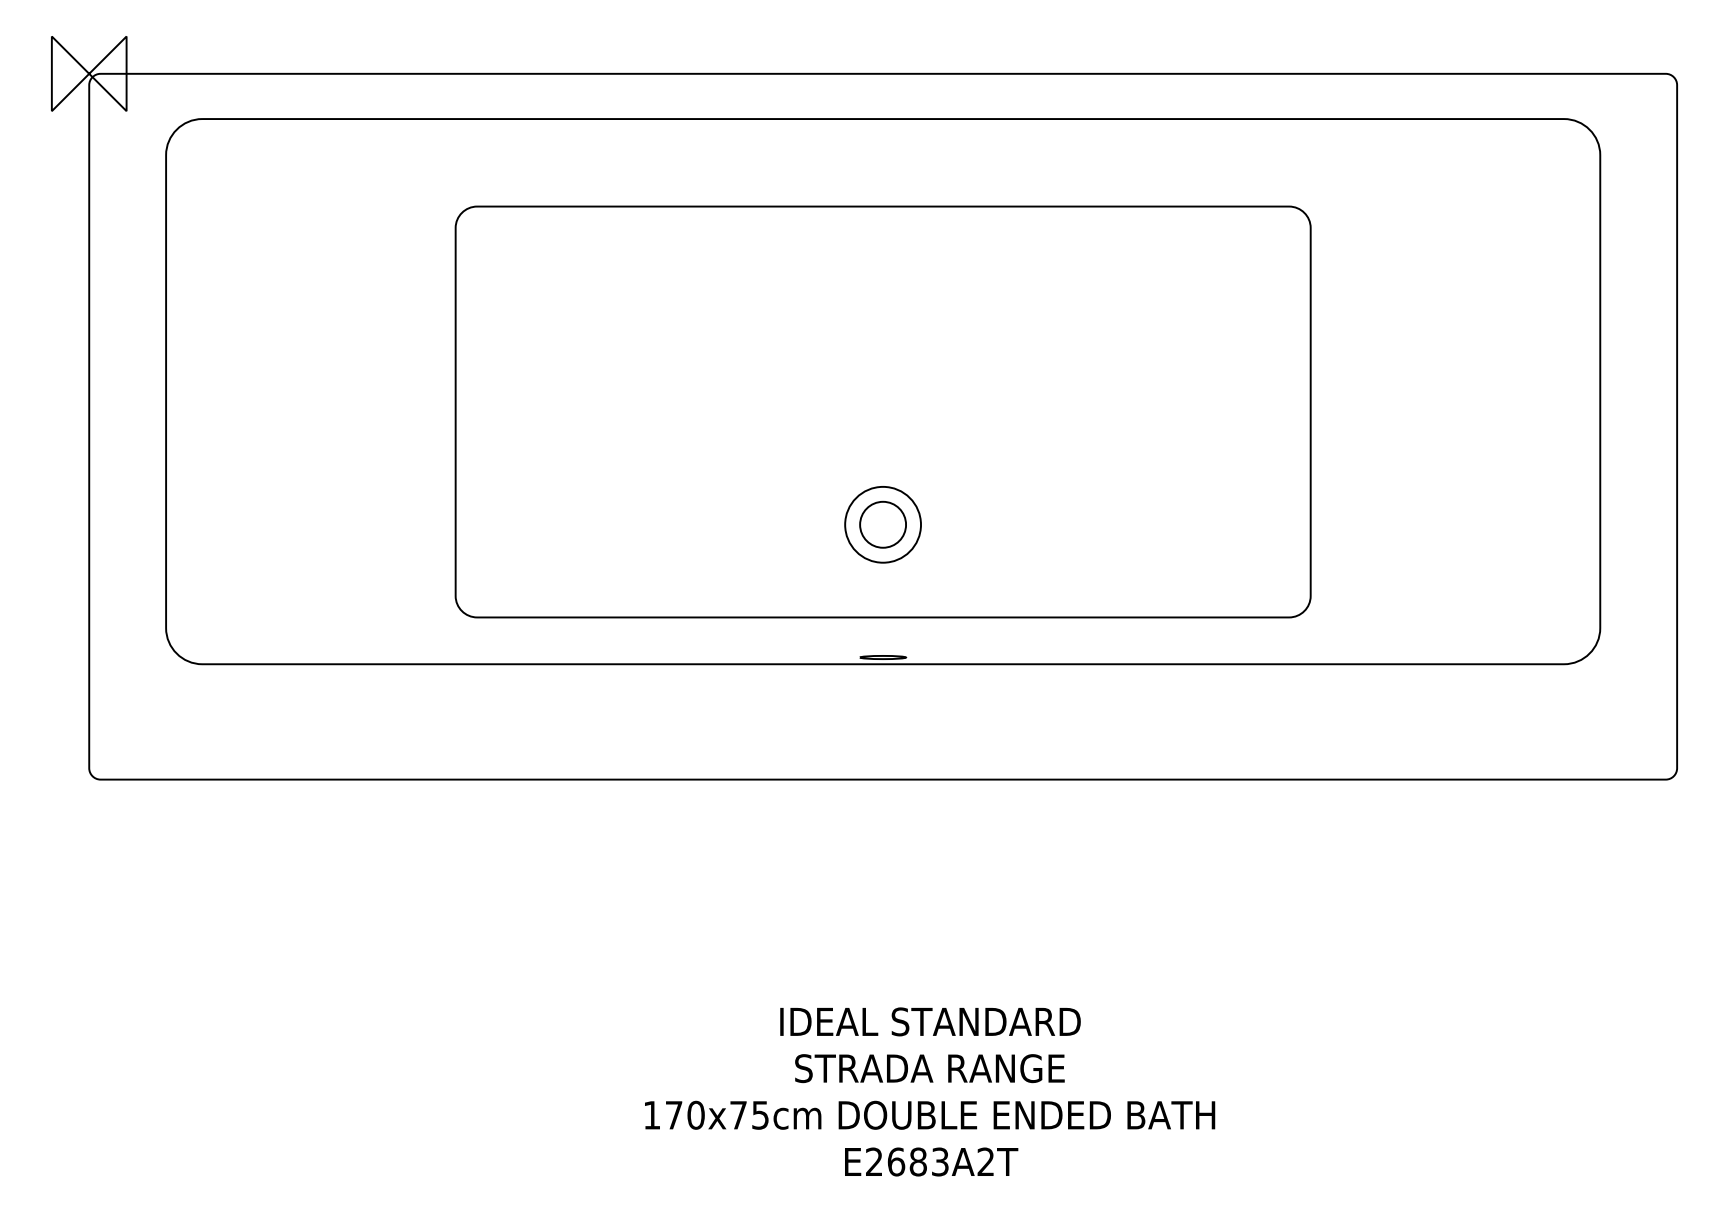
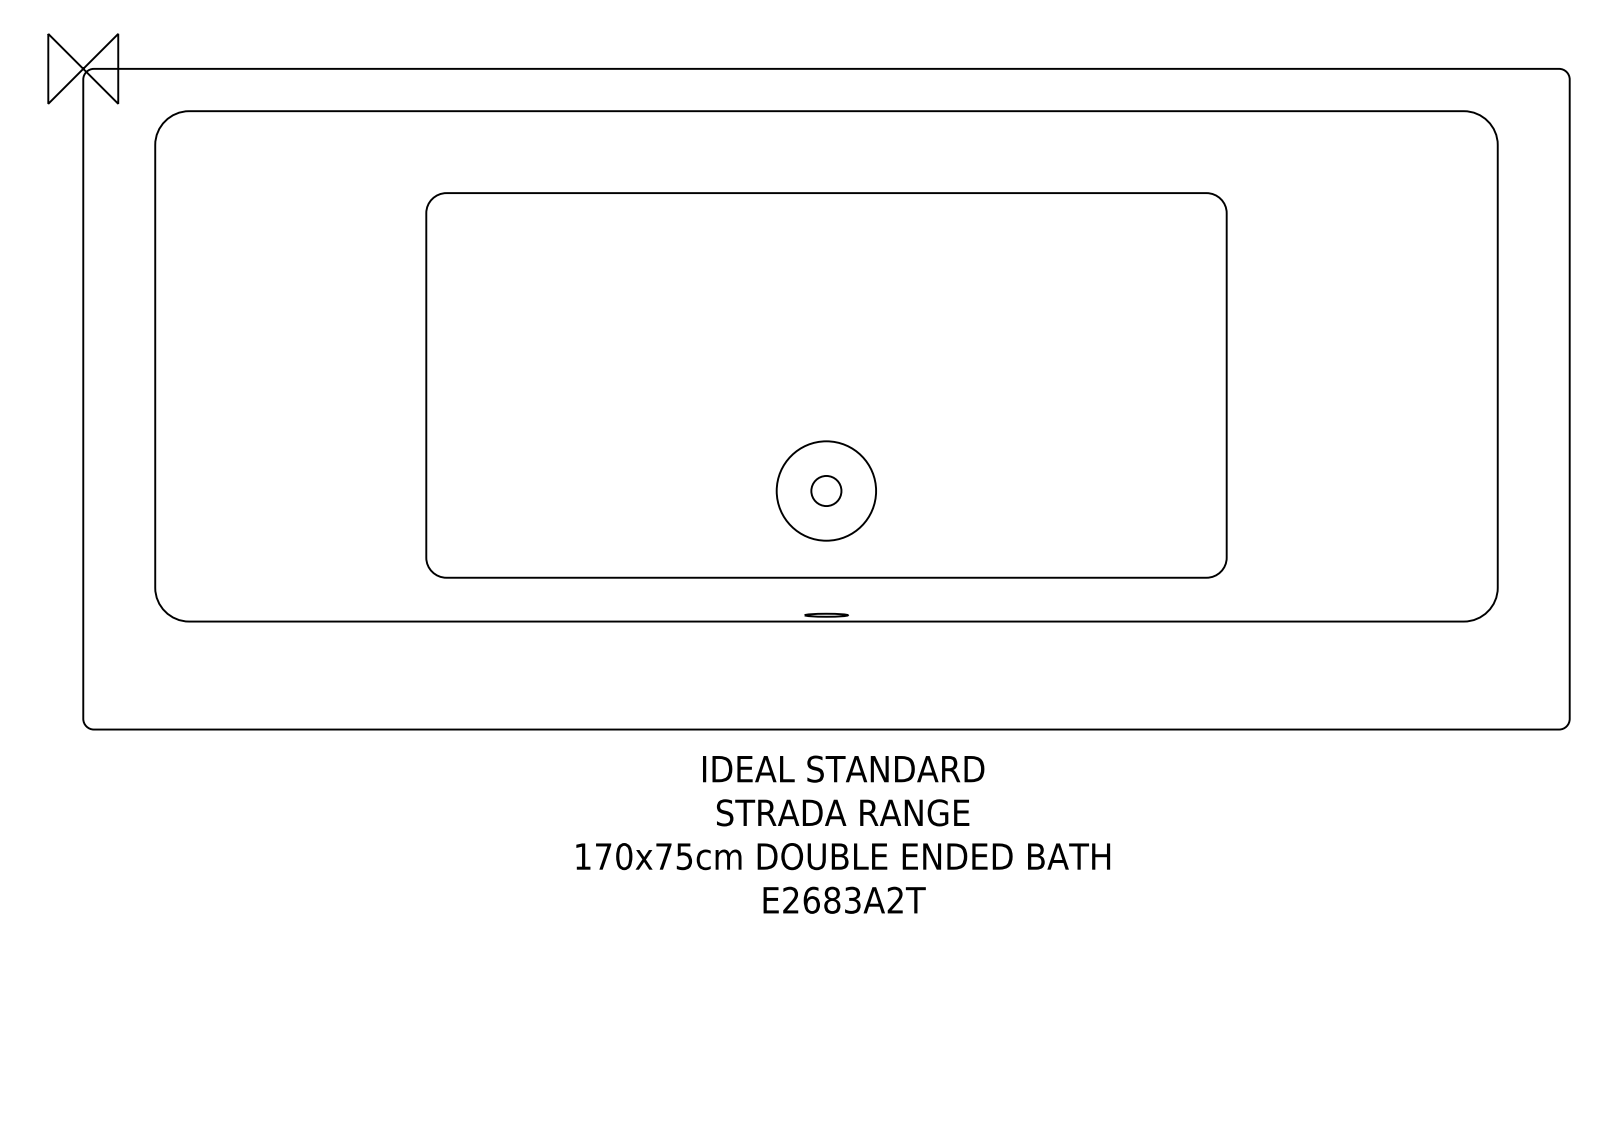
circle: (883, 524) -> (826, 490), size x0.7
circle: (883, 524) -> (826, 490), size x1.4
text: (930, 1091) -> (843, 834), moved

